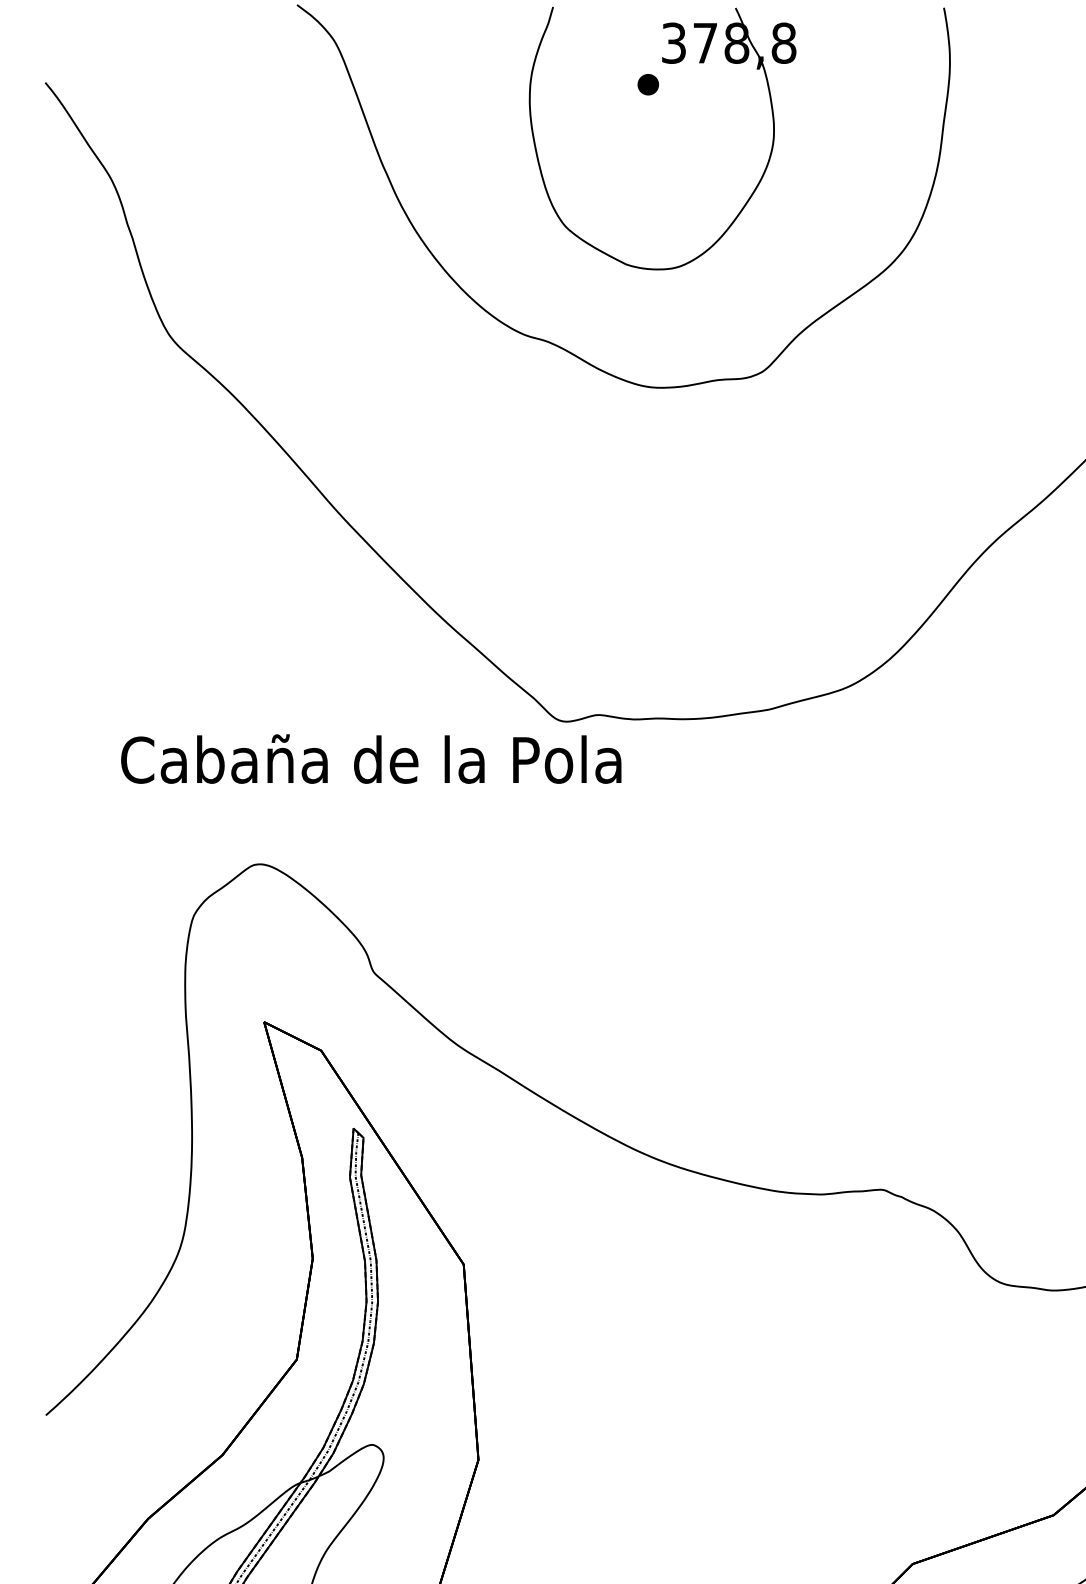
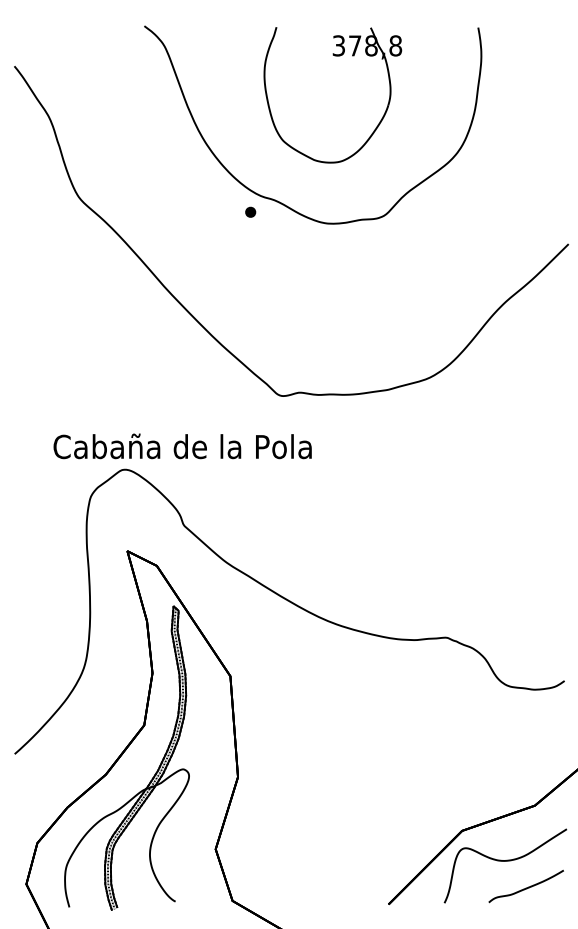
part: (647, 83) -> (250, 211), moved
text: (370, 759) -> (182, 446), moved

